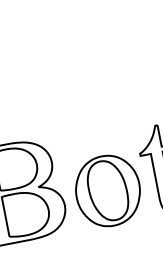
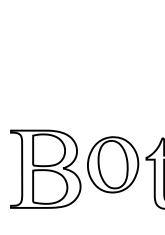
part: (108, 190) -> (113, 164), moved

